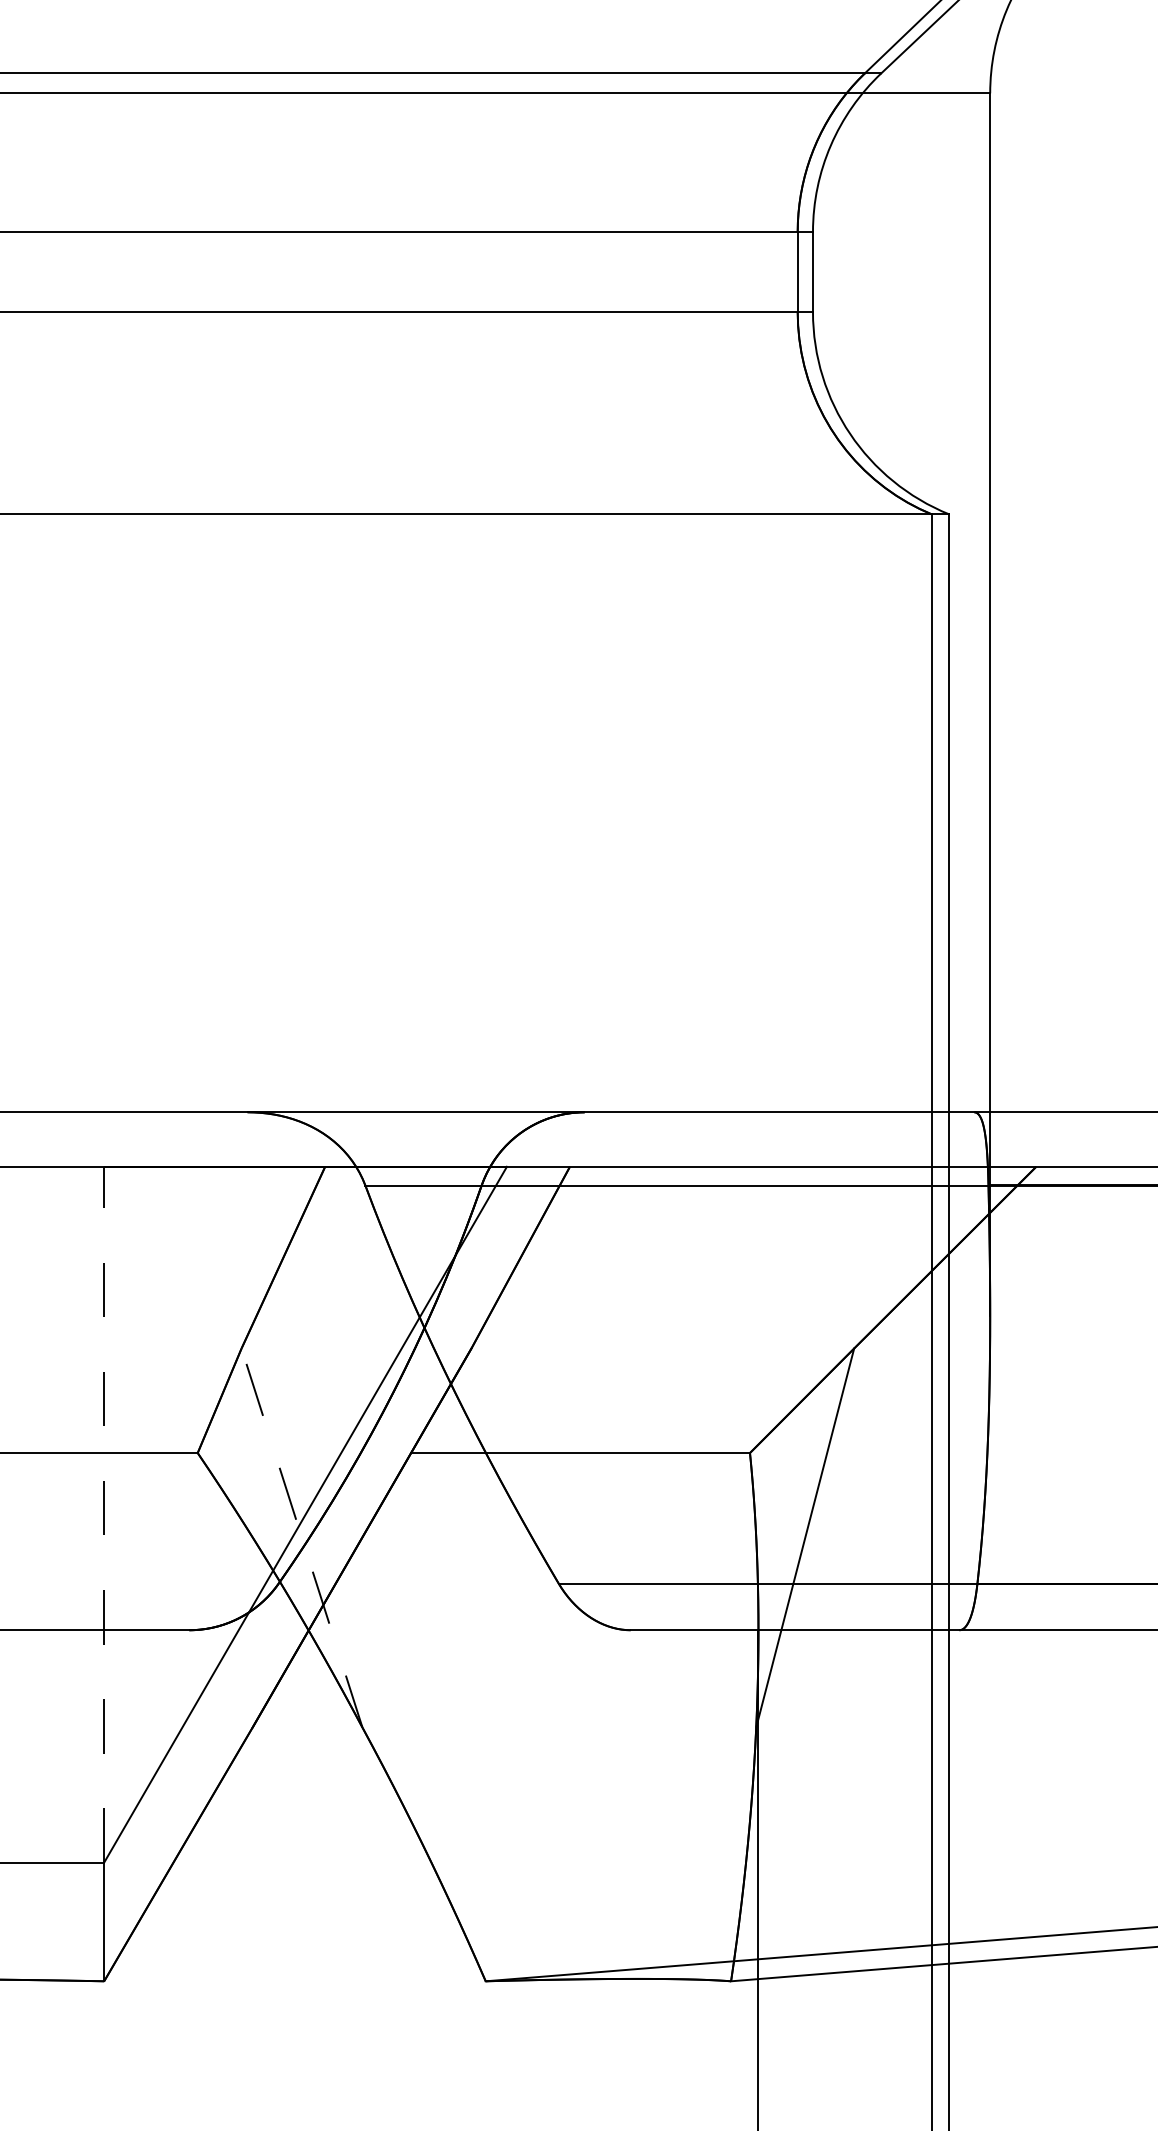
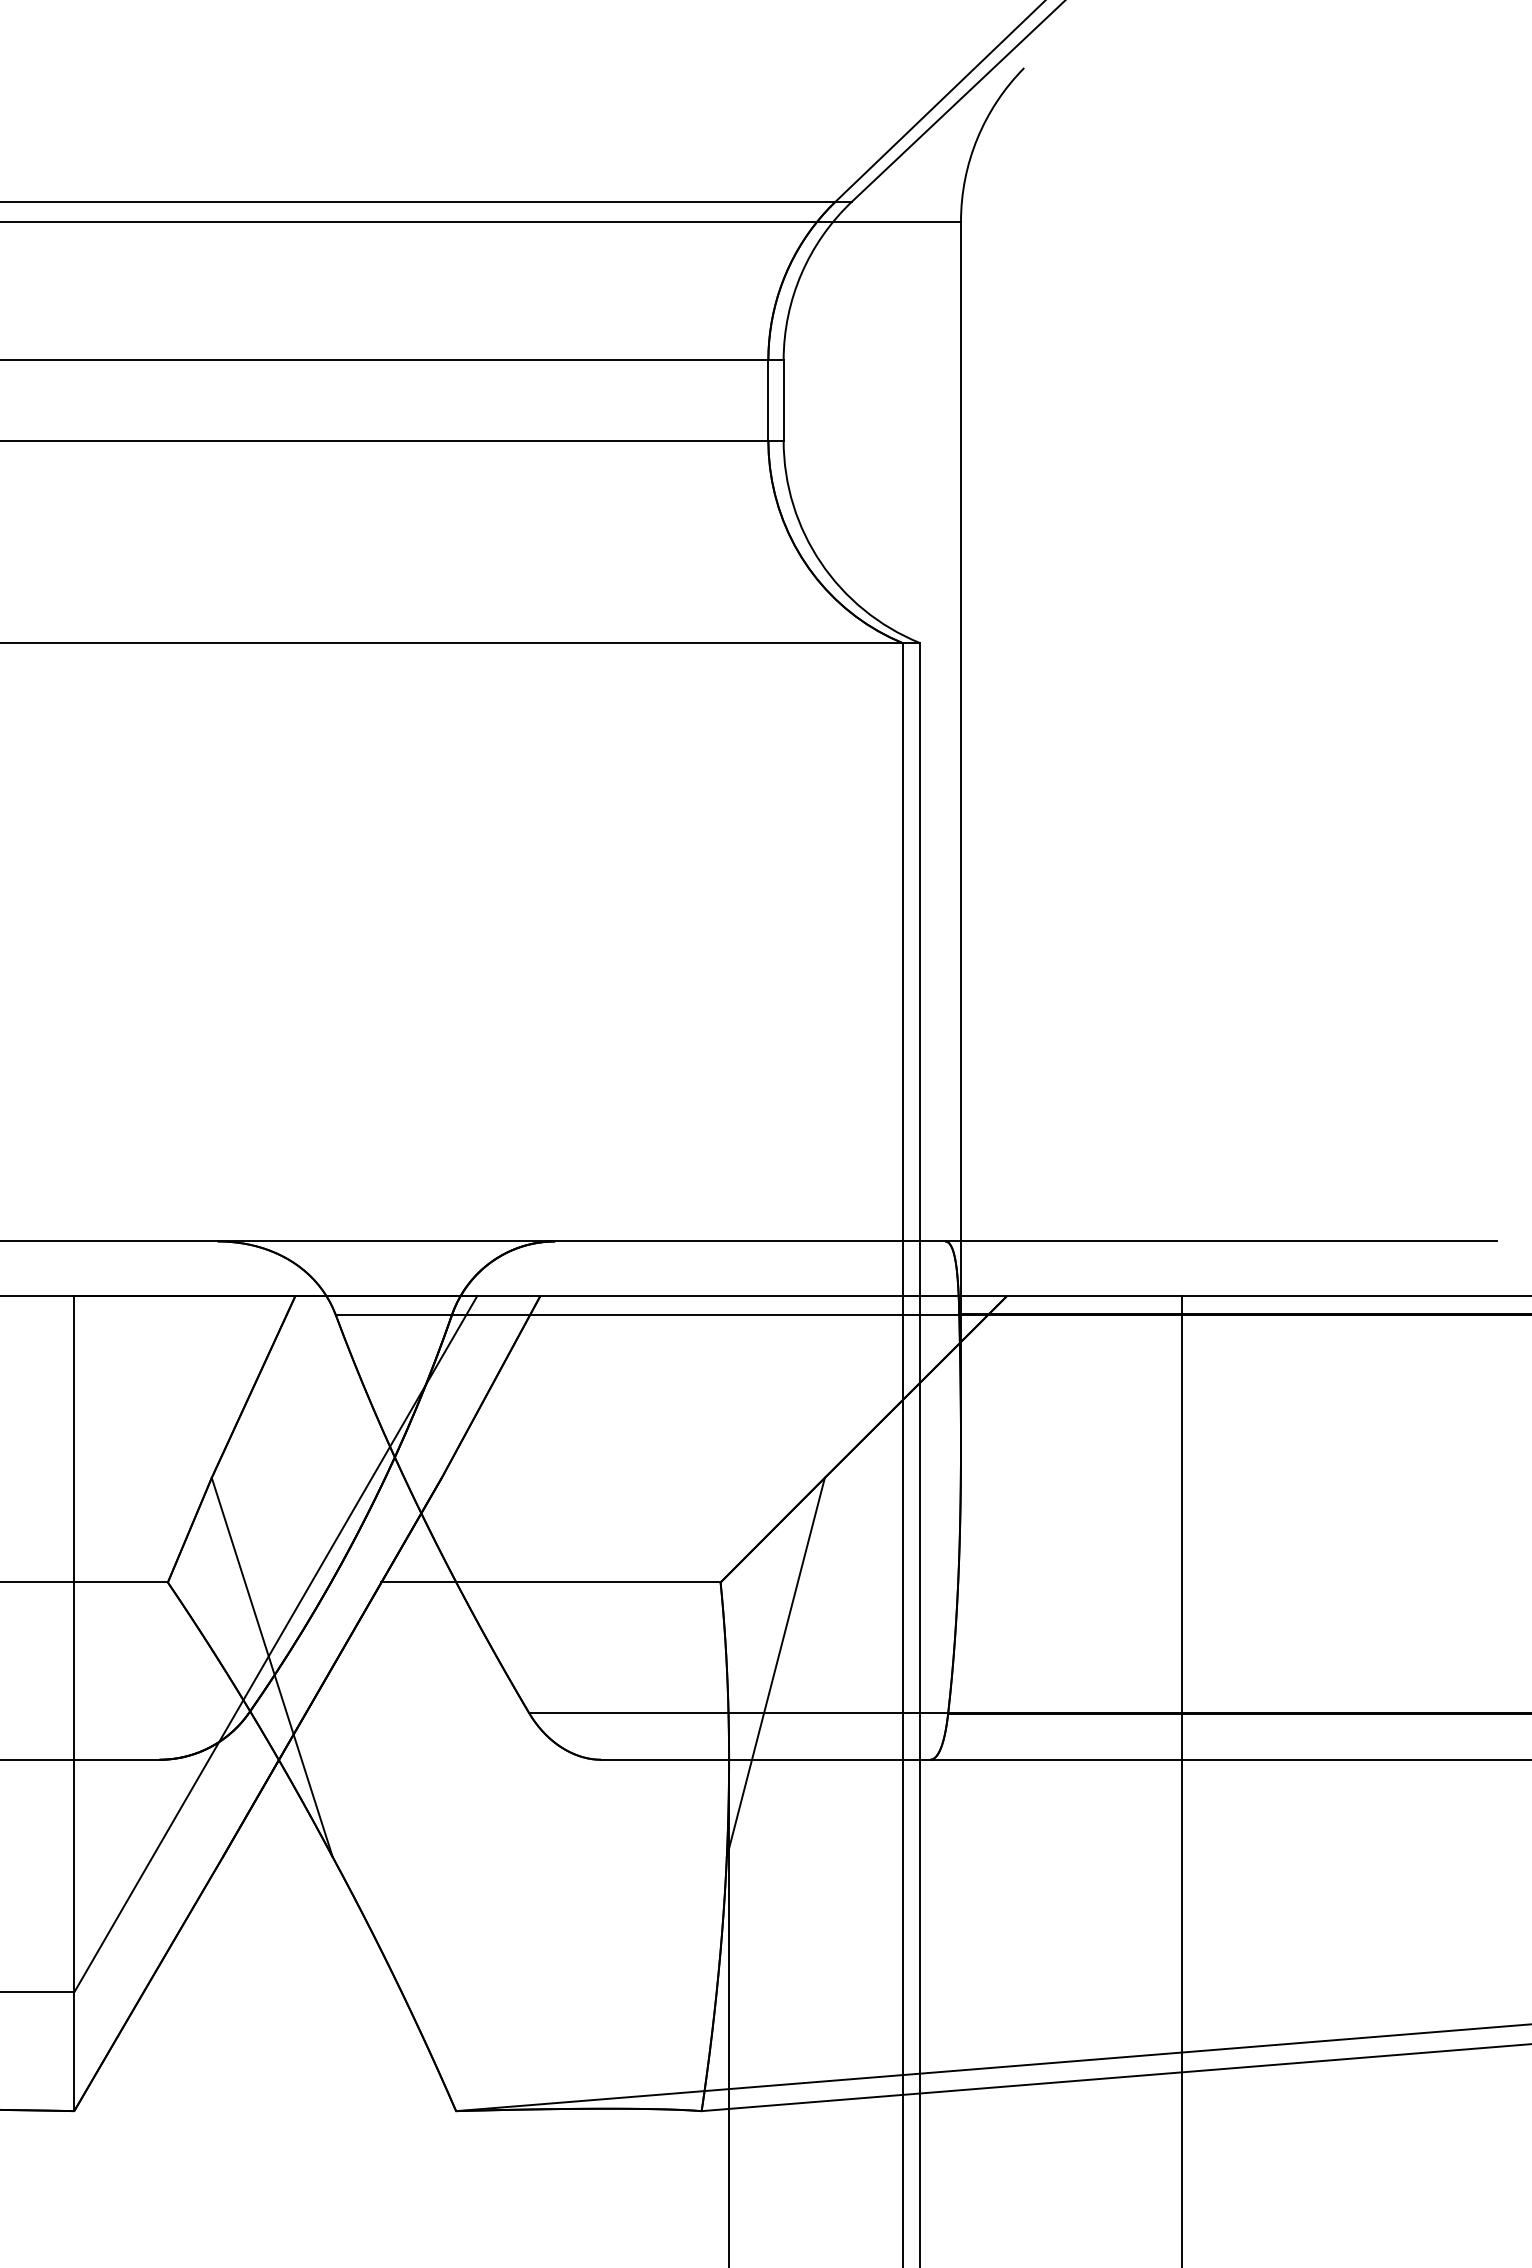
line: (104, 1514) -> (74, 1643), dashed -> solid
line: (302, 1538) -> (272, 1667), dashed -> solid

